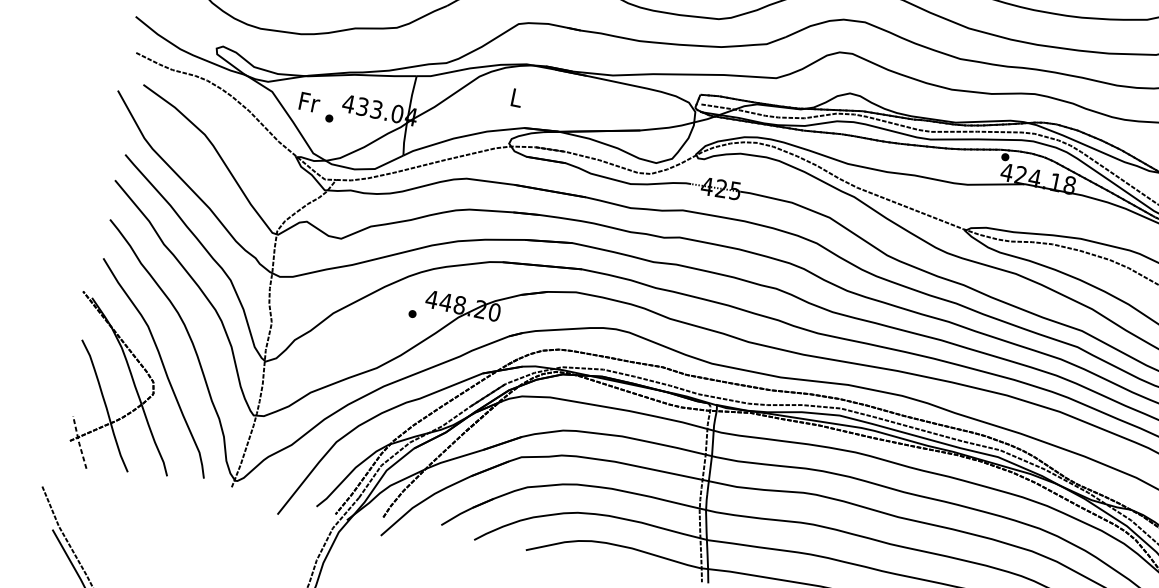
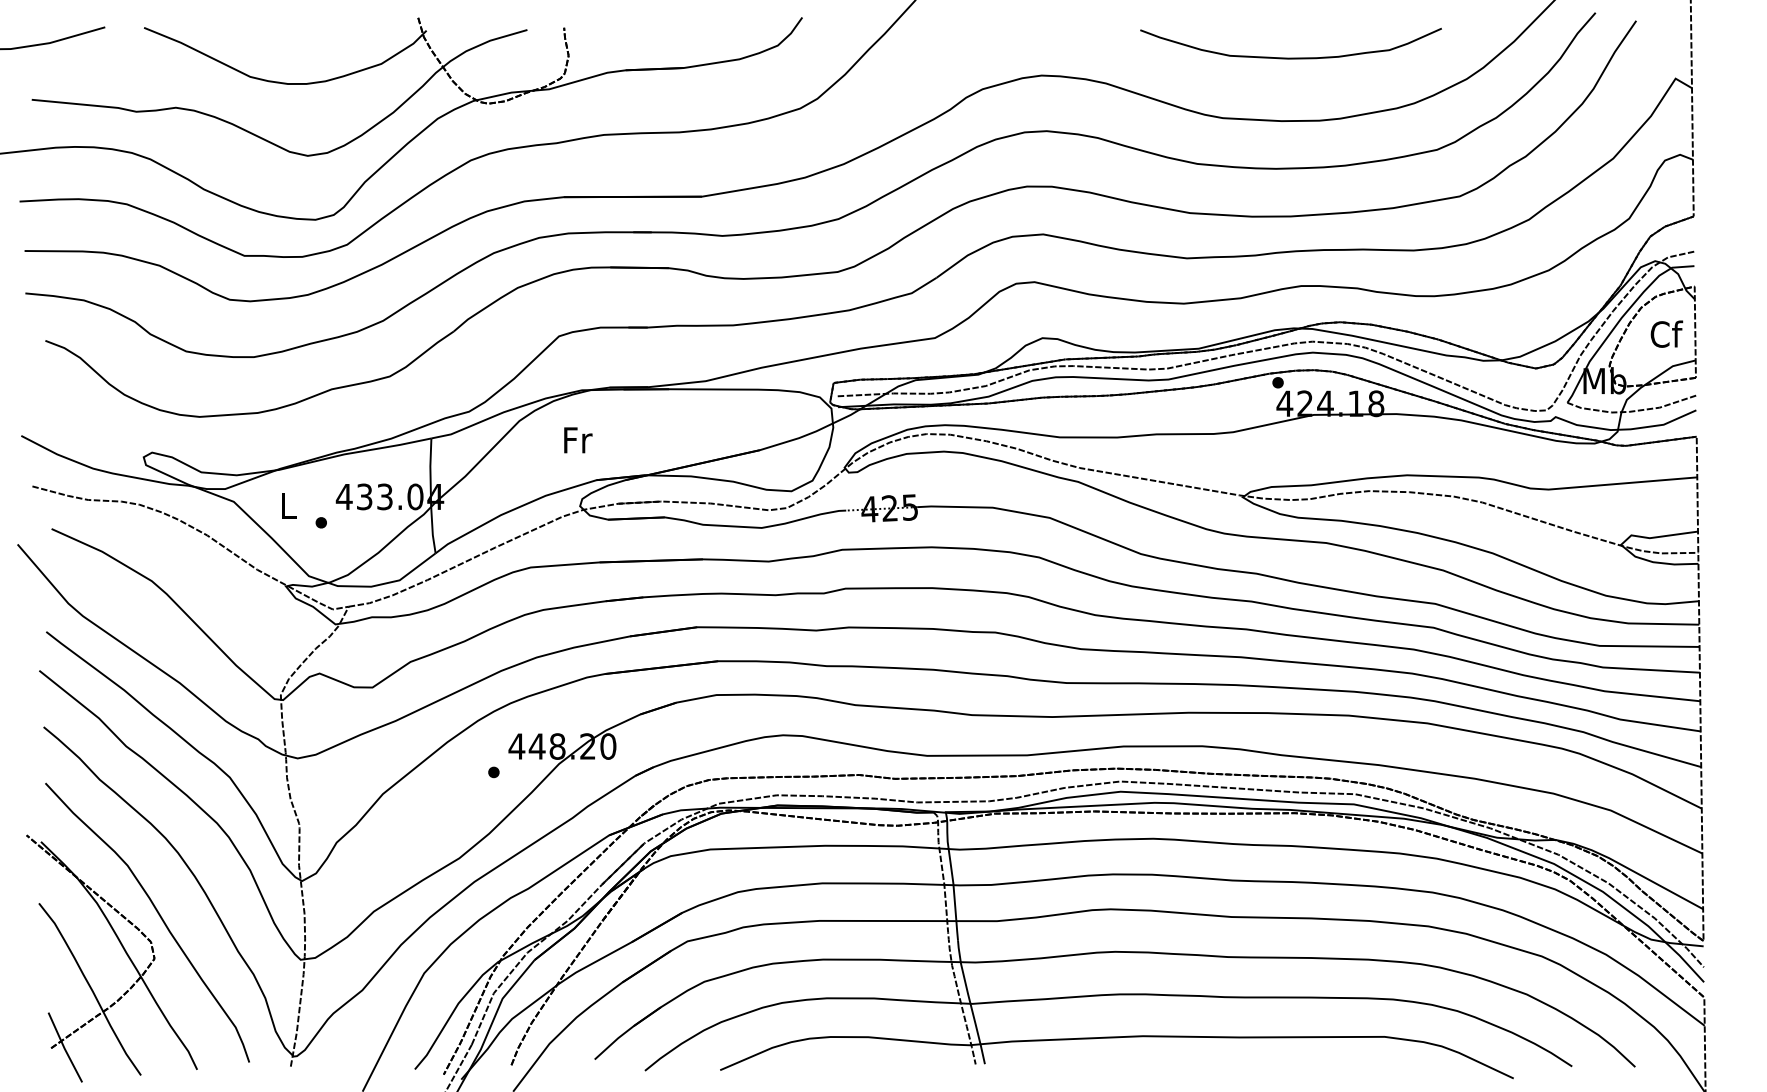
text: (517, 98) -> (578, 440), L -> Fr
text: (309, 102) -> (289, 505), Fr -> L
line: (79, 442) -> (64, 1048), dashed -> solid

